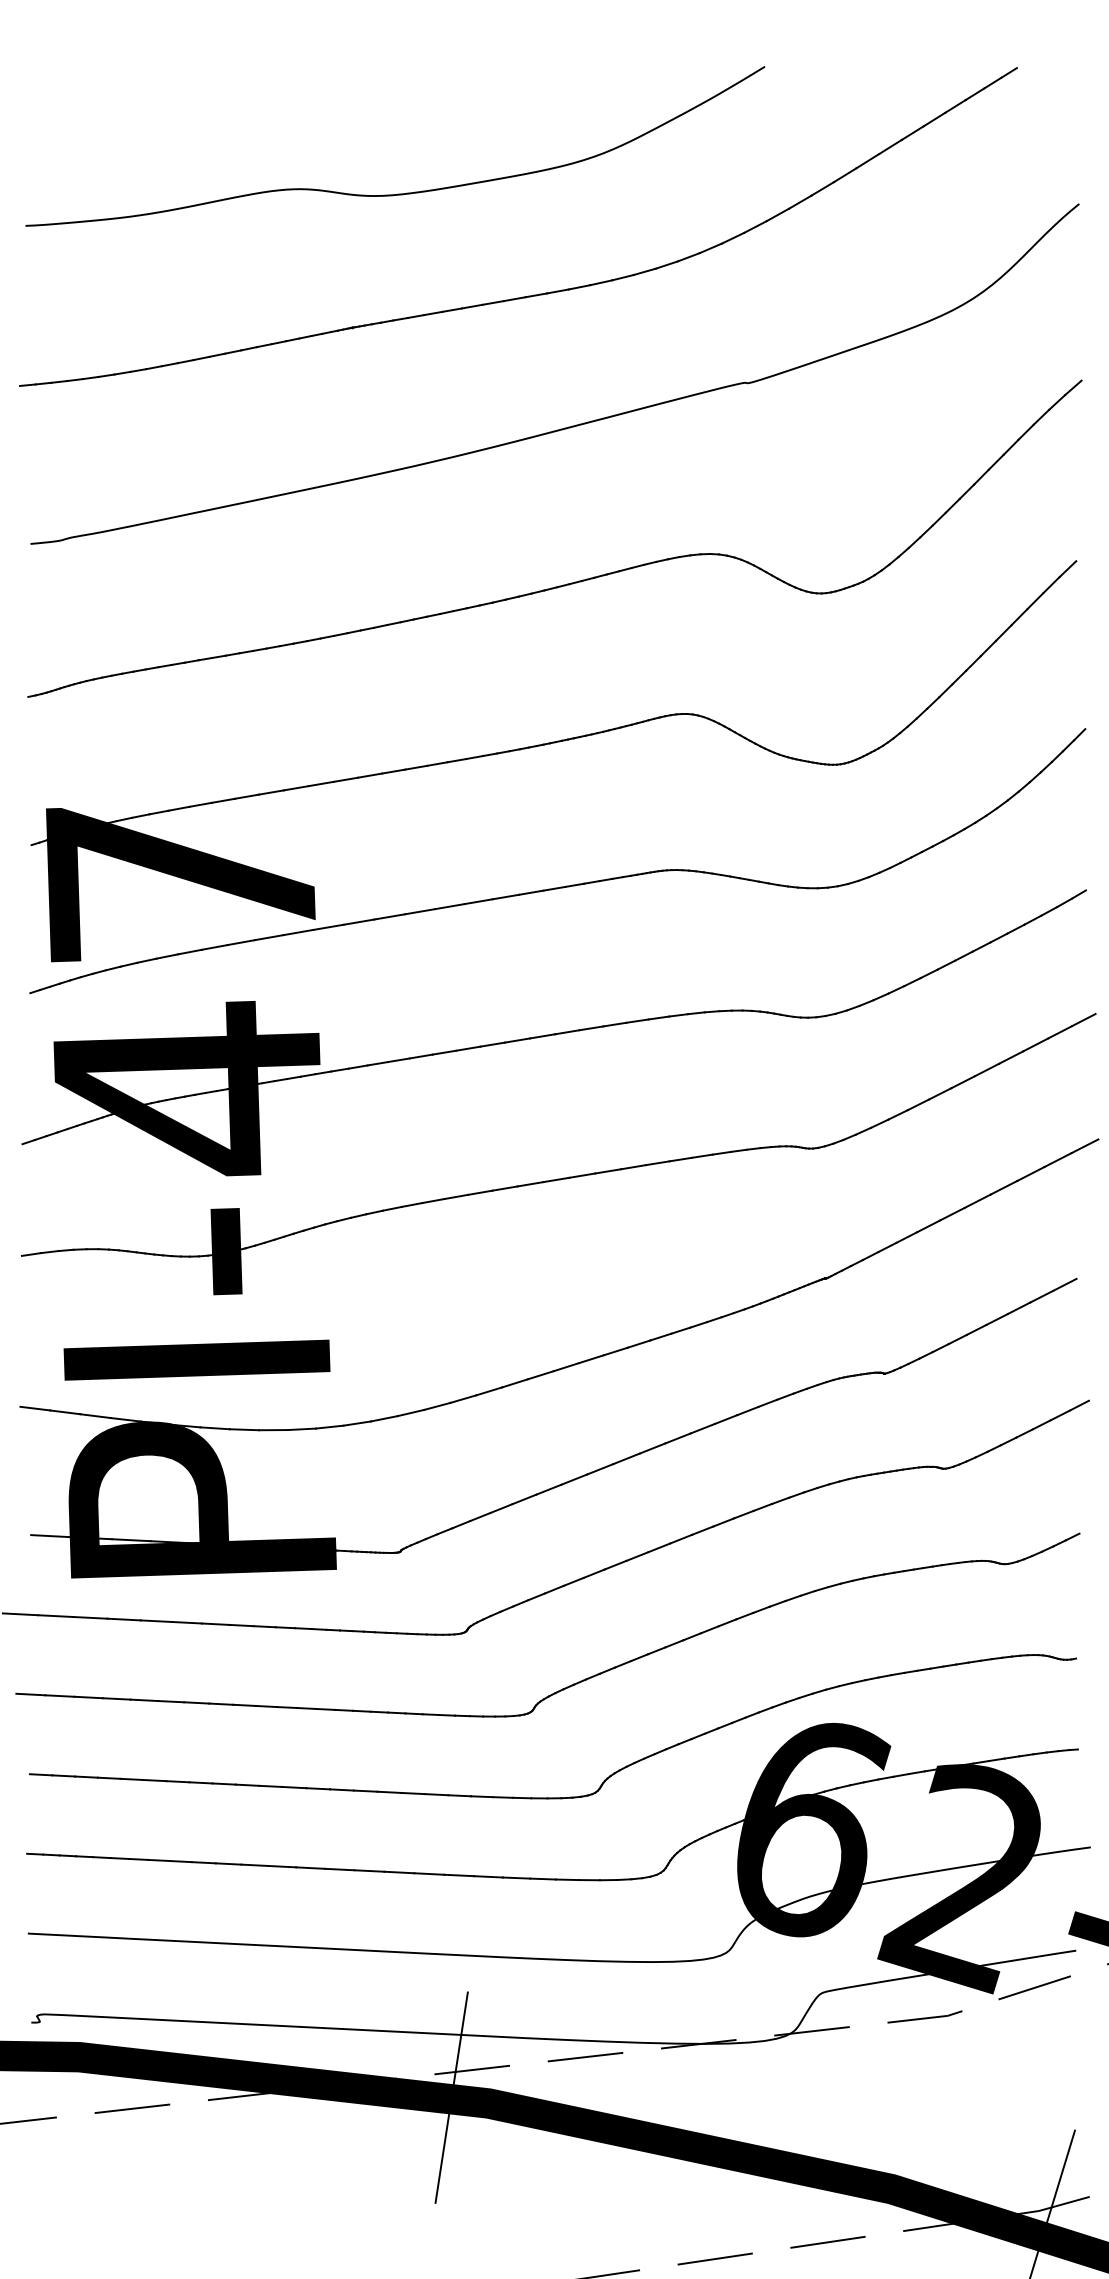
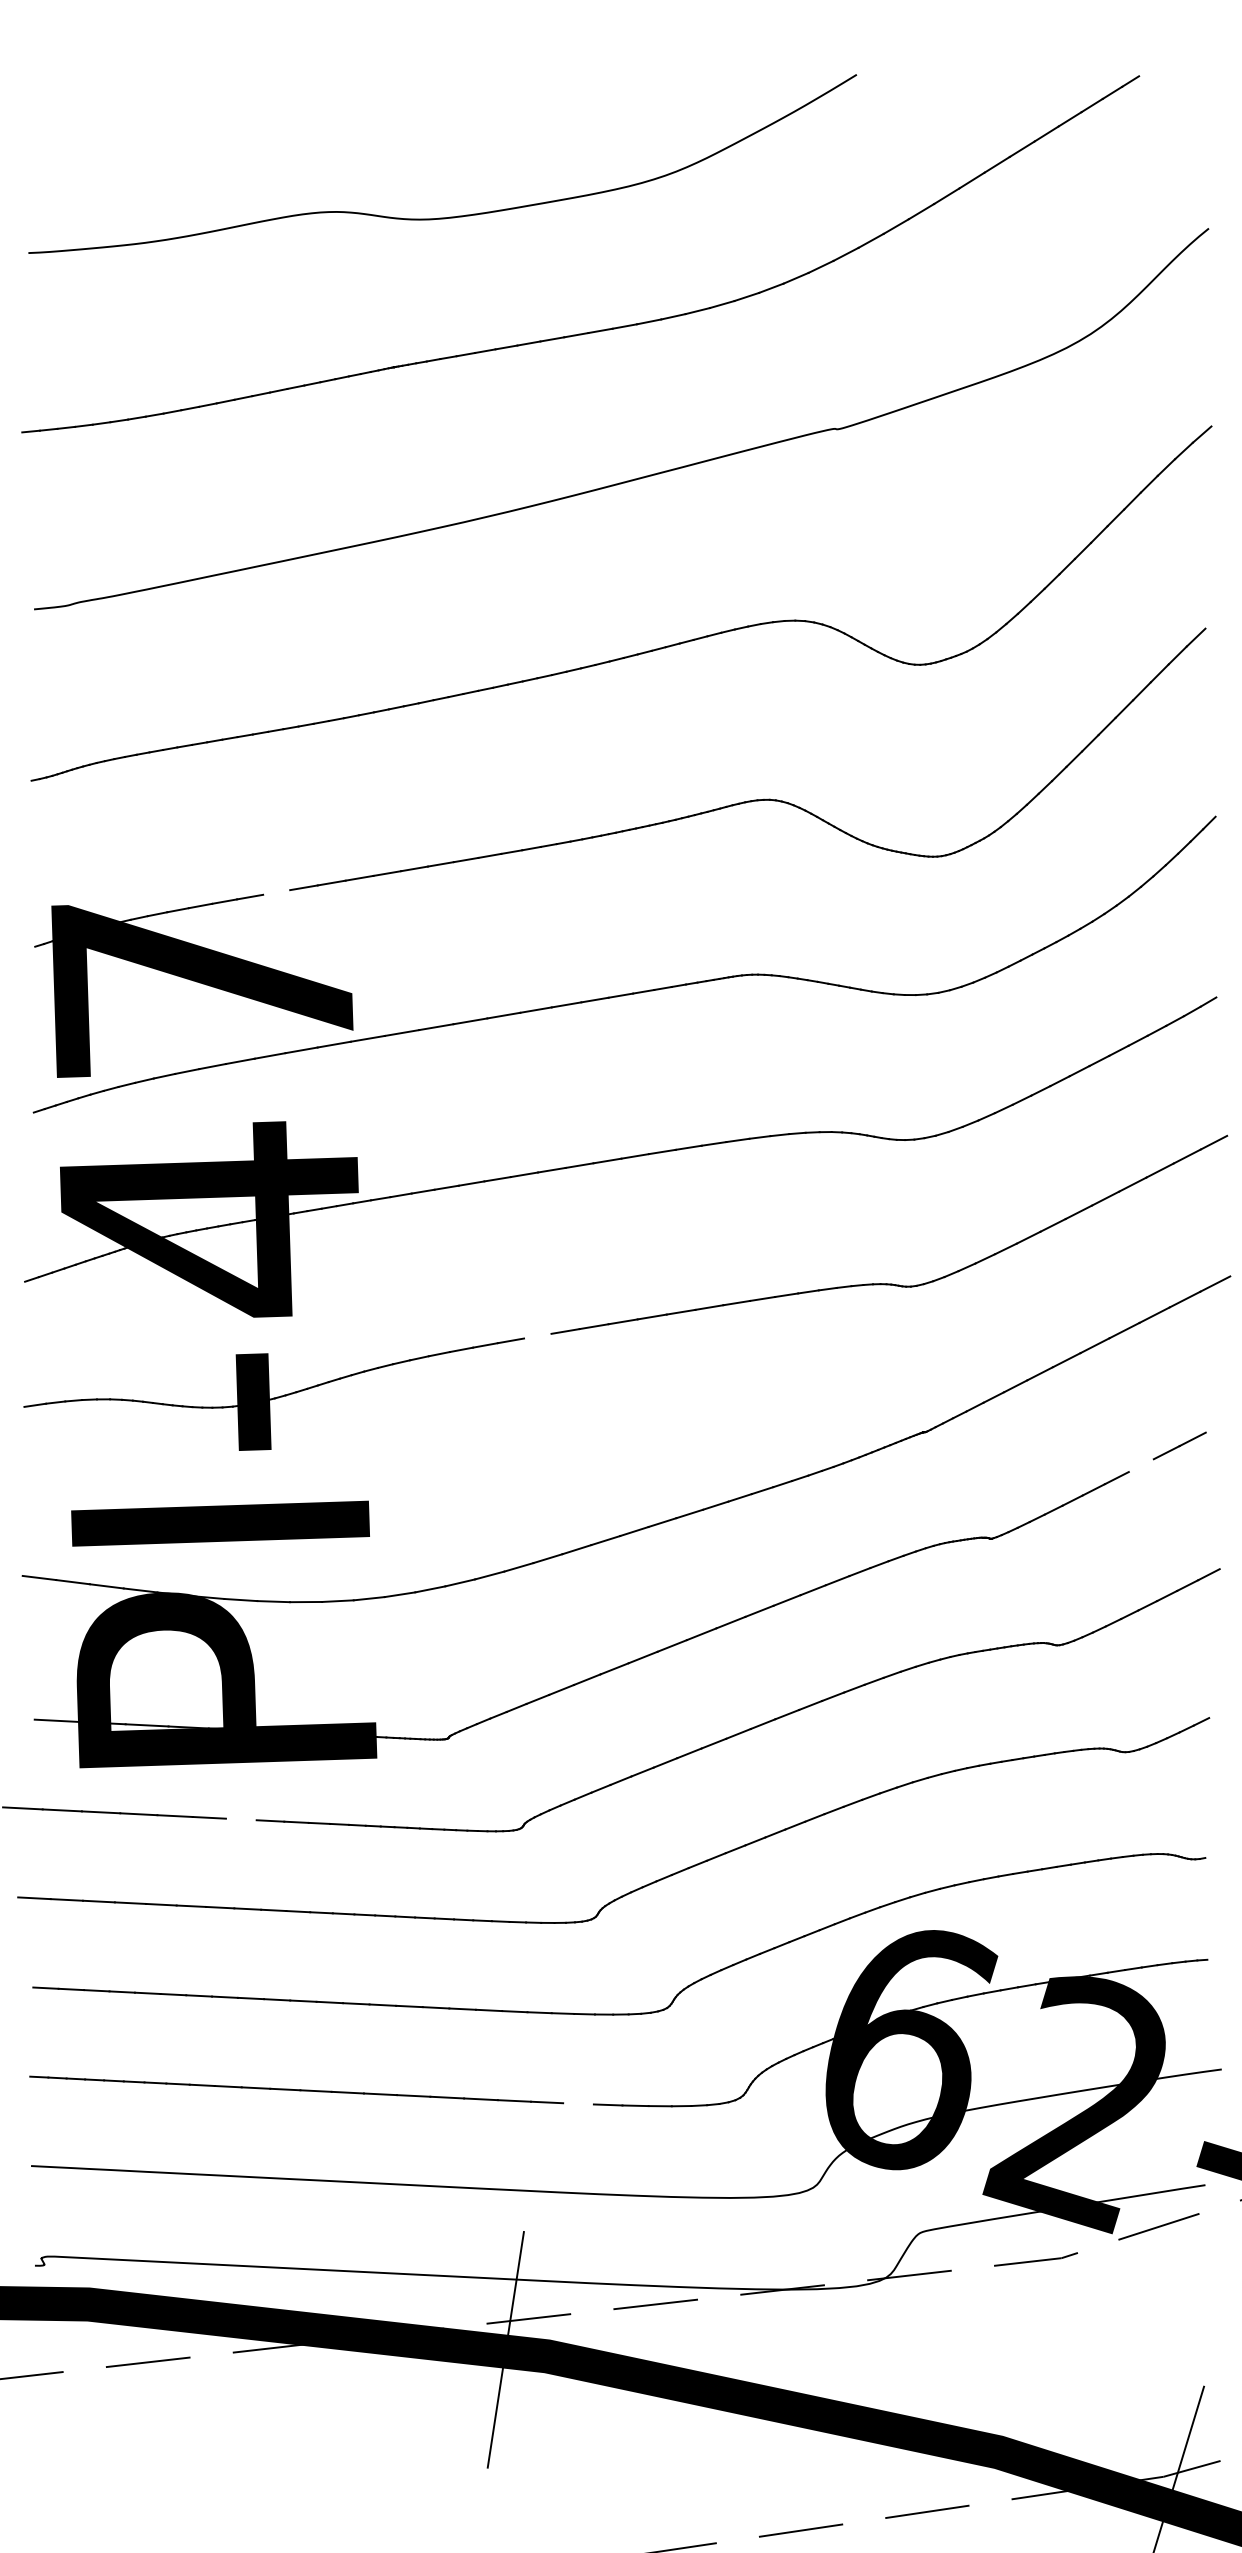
line: (247, 796) -> (277, 892), removed
line: (479, 1192) -> (536, 1335), removed
line: (1018, 1308) -> (1140, 1465), removed
line: (215, 1623) -> (241, 1818), removed
line: (516, 1877) -> (578, 2103), removed

